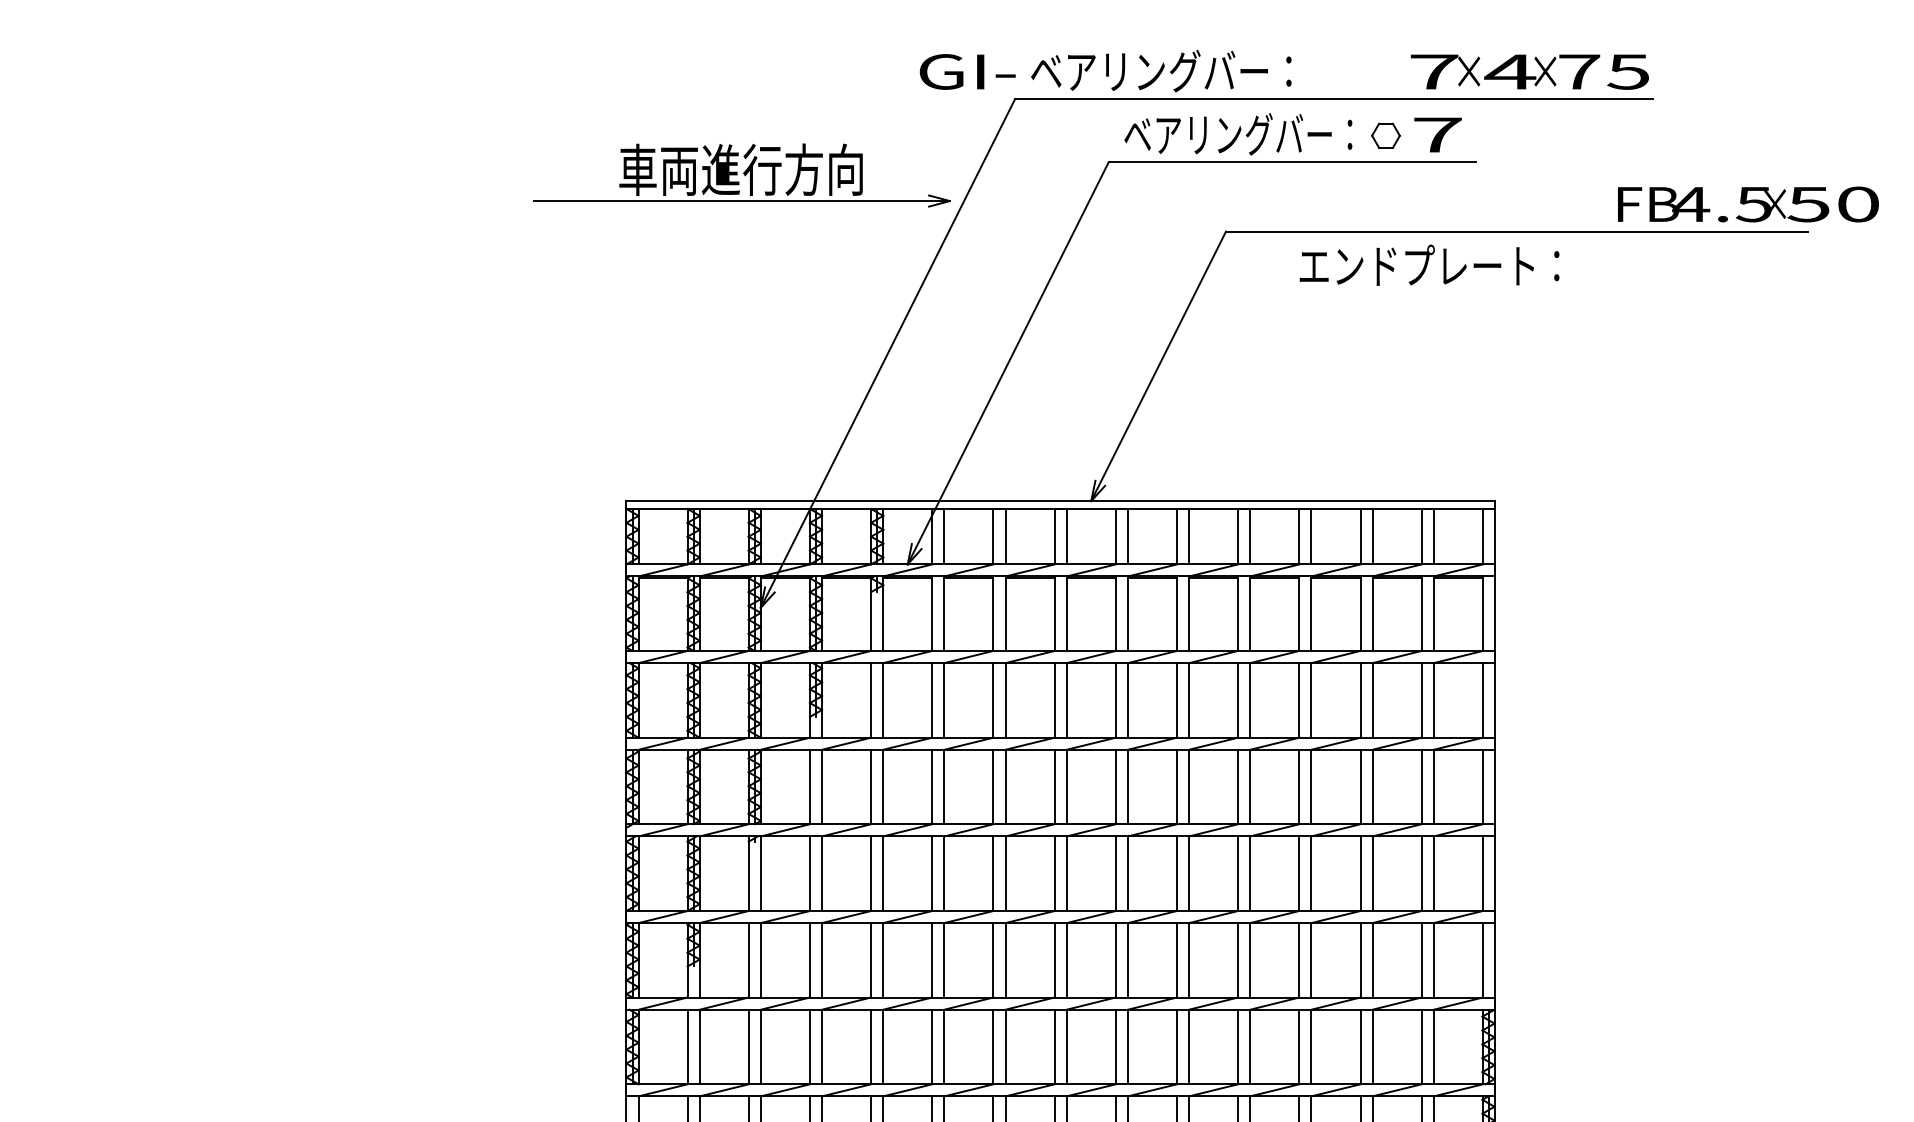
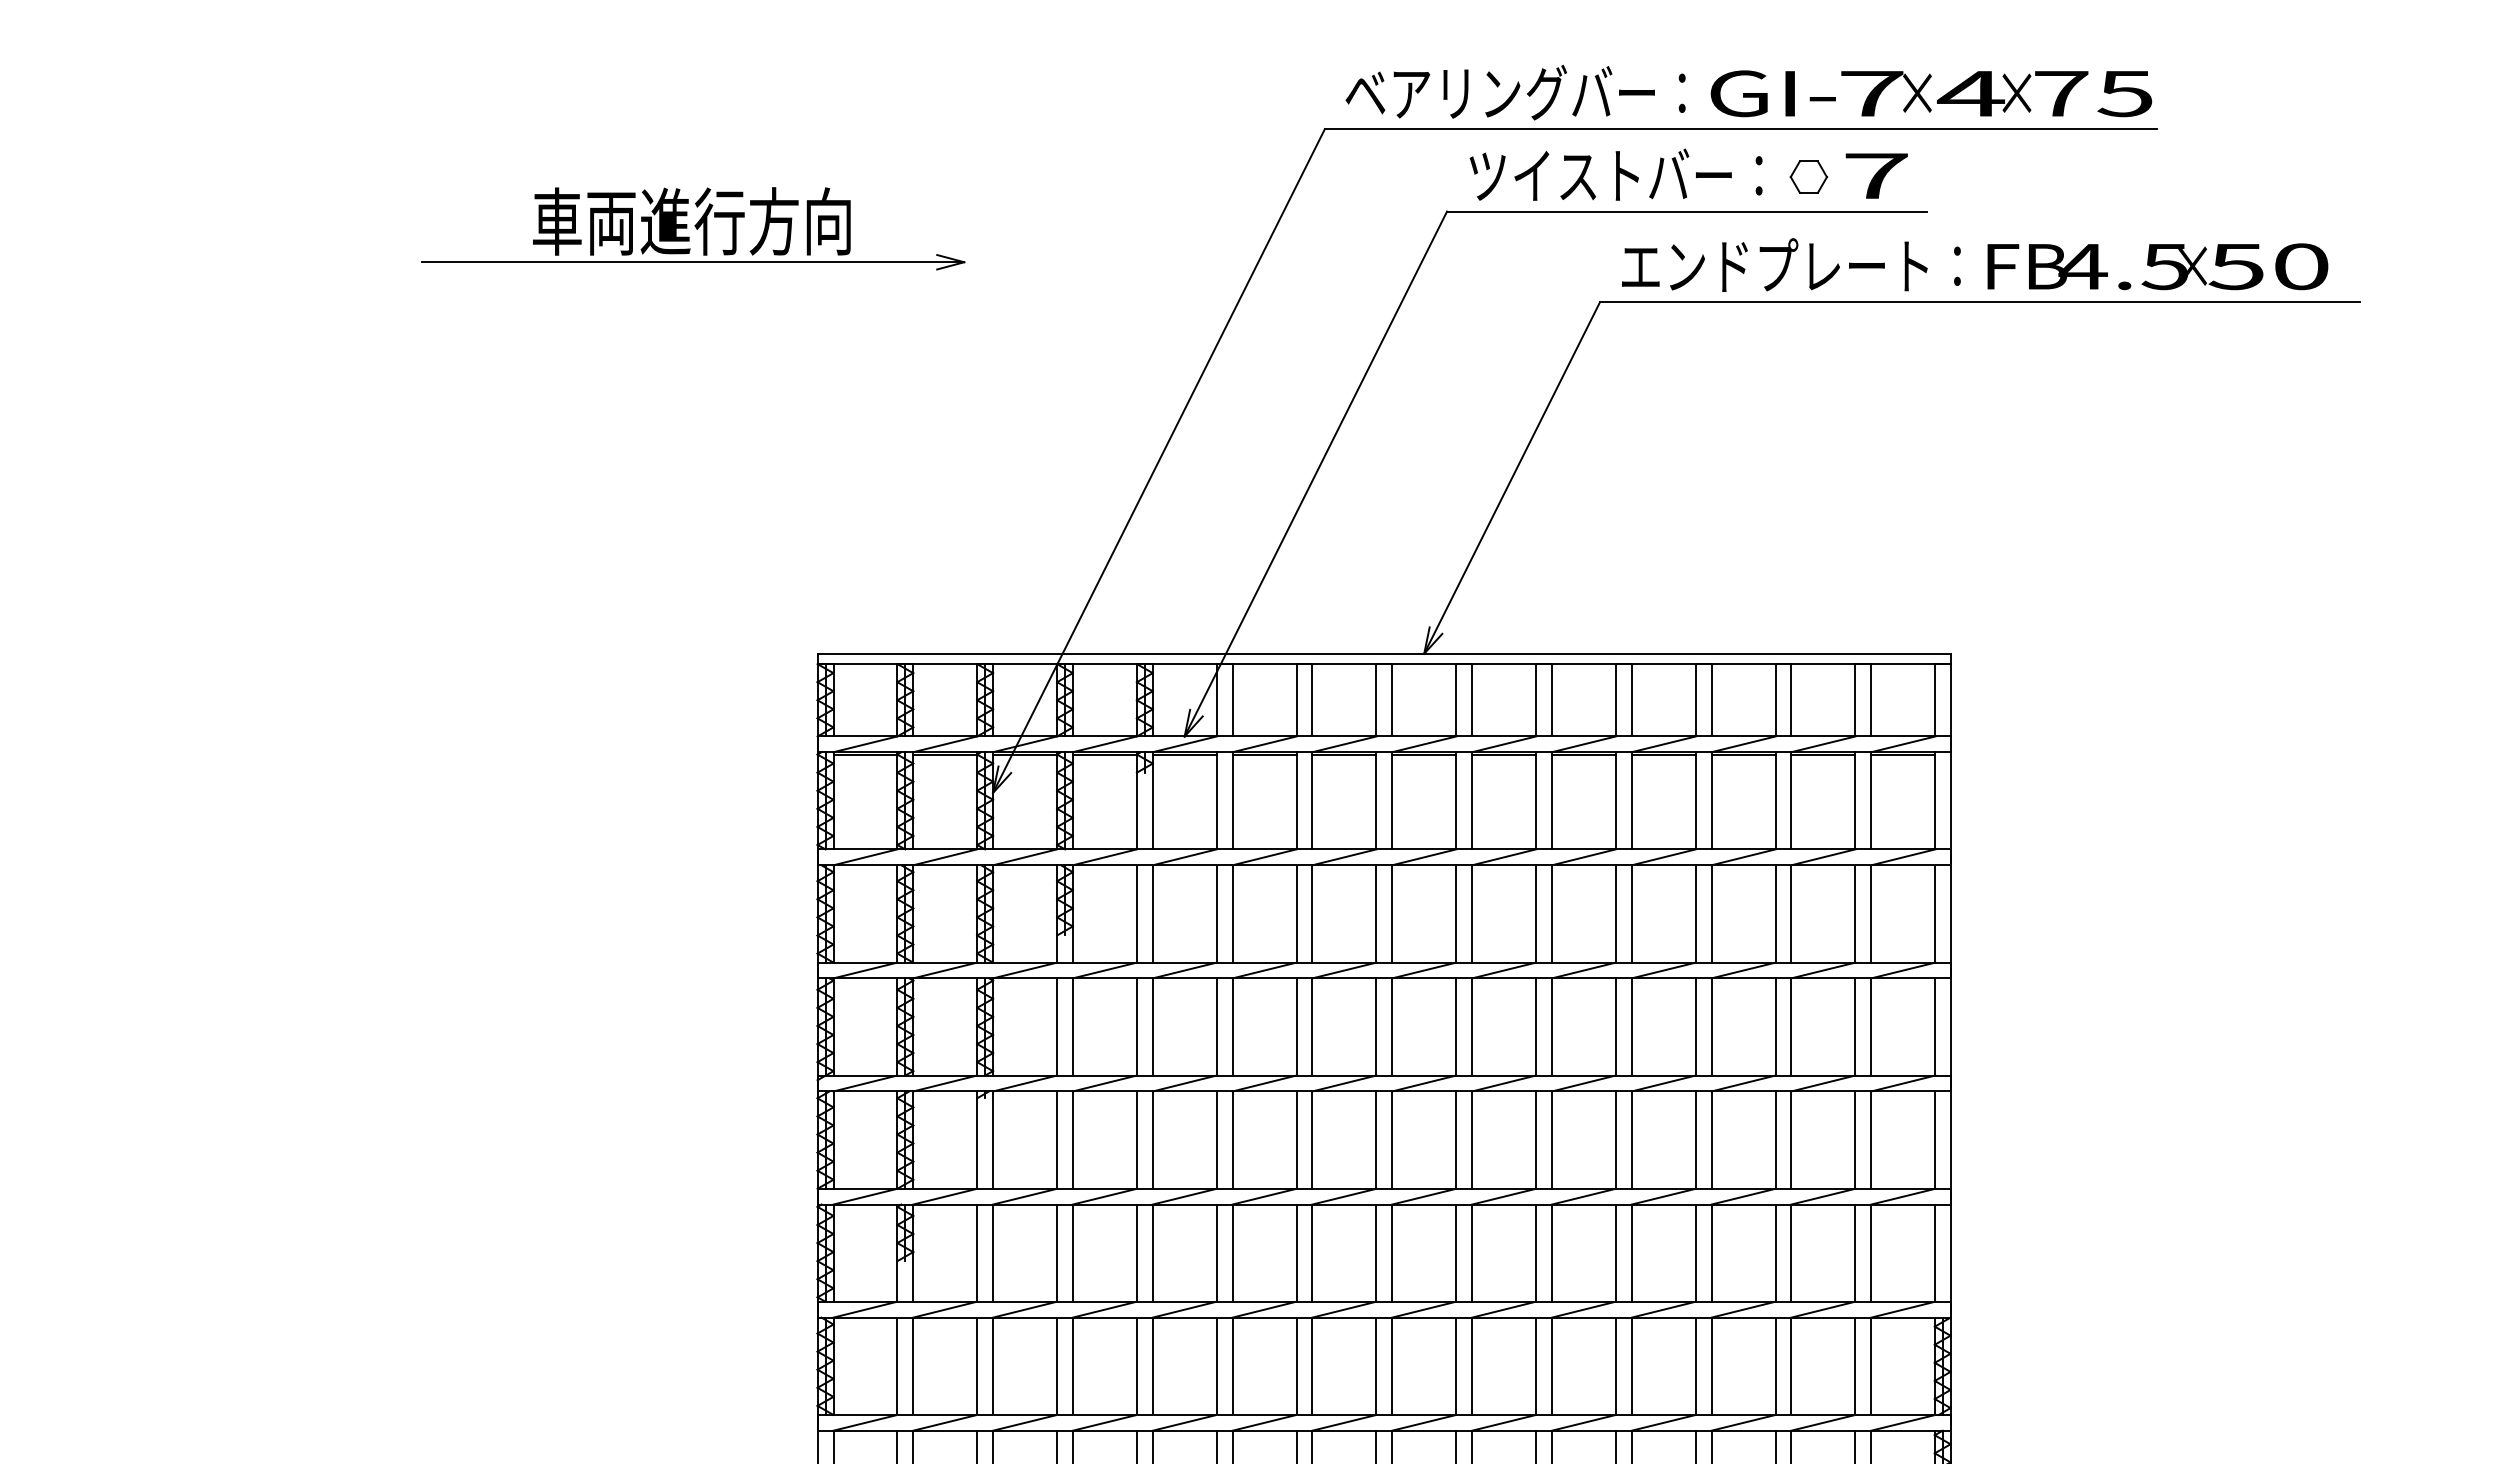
text: (967, 71) -> (1772, 93), moved
text: (1238, 134) -> (1616, 175), ベアリングバー： -> ツイストバー：
part: (741, 175) -> (692, 228), moved
text: (1748, 204) -> (2158, 266), moved
text: (1429, 264) -> (1791, 264), moved

